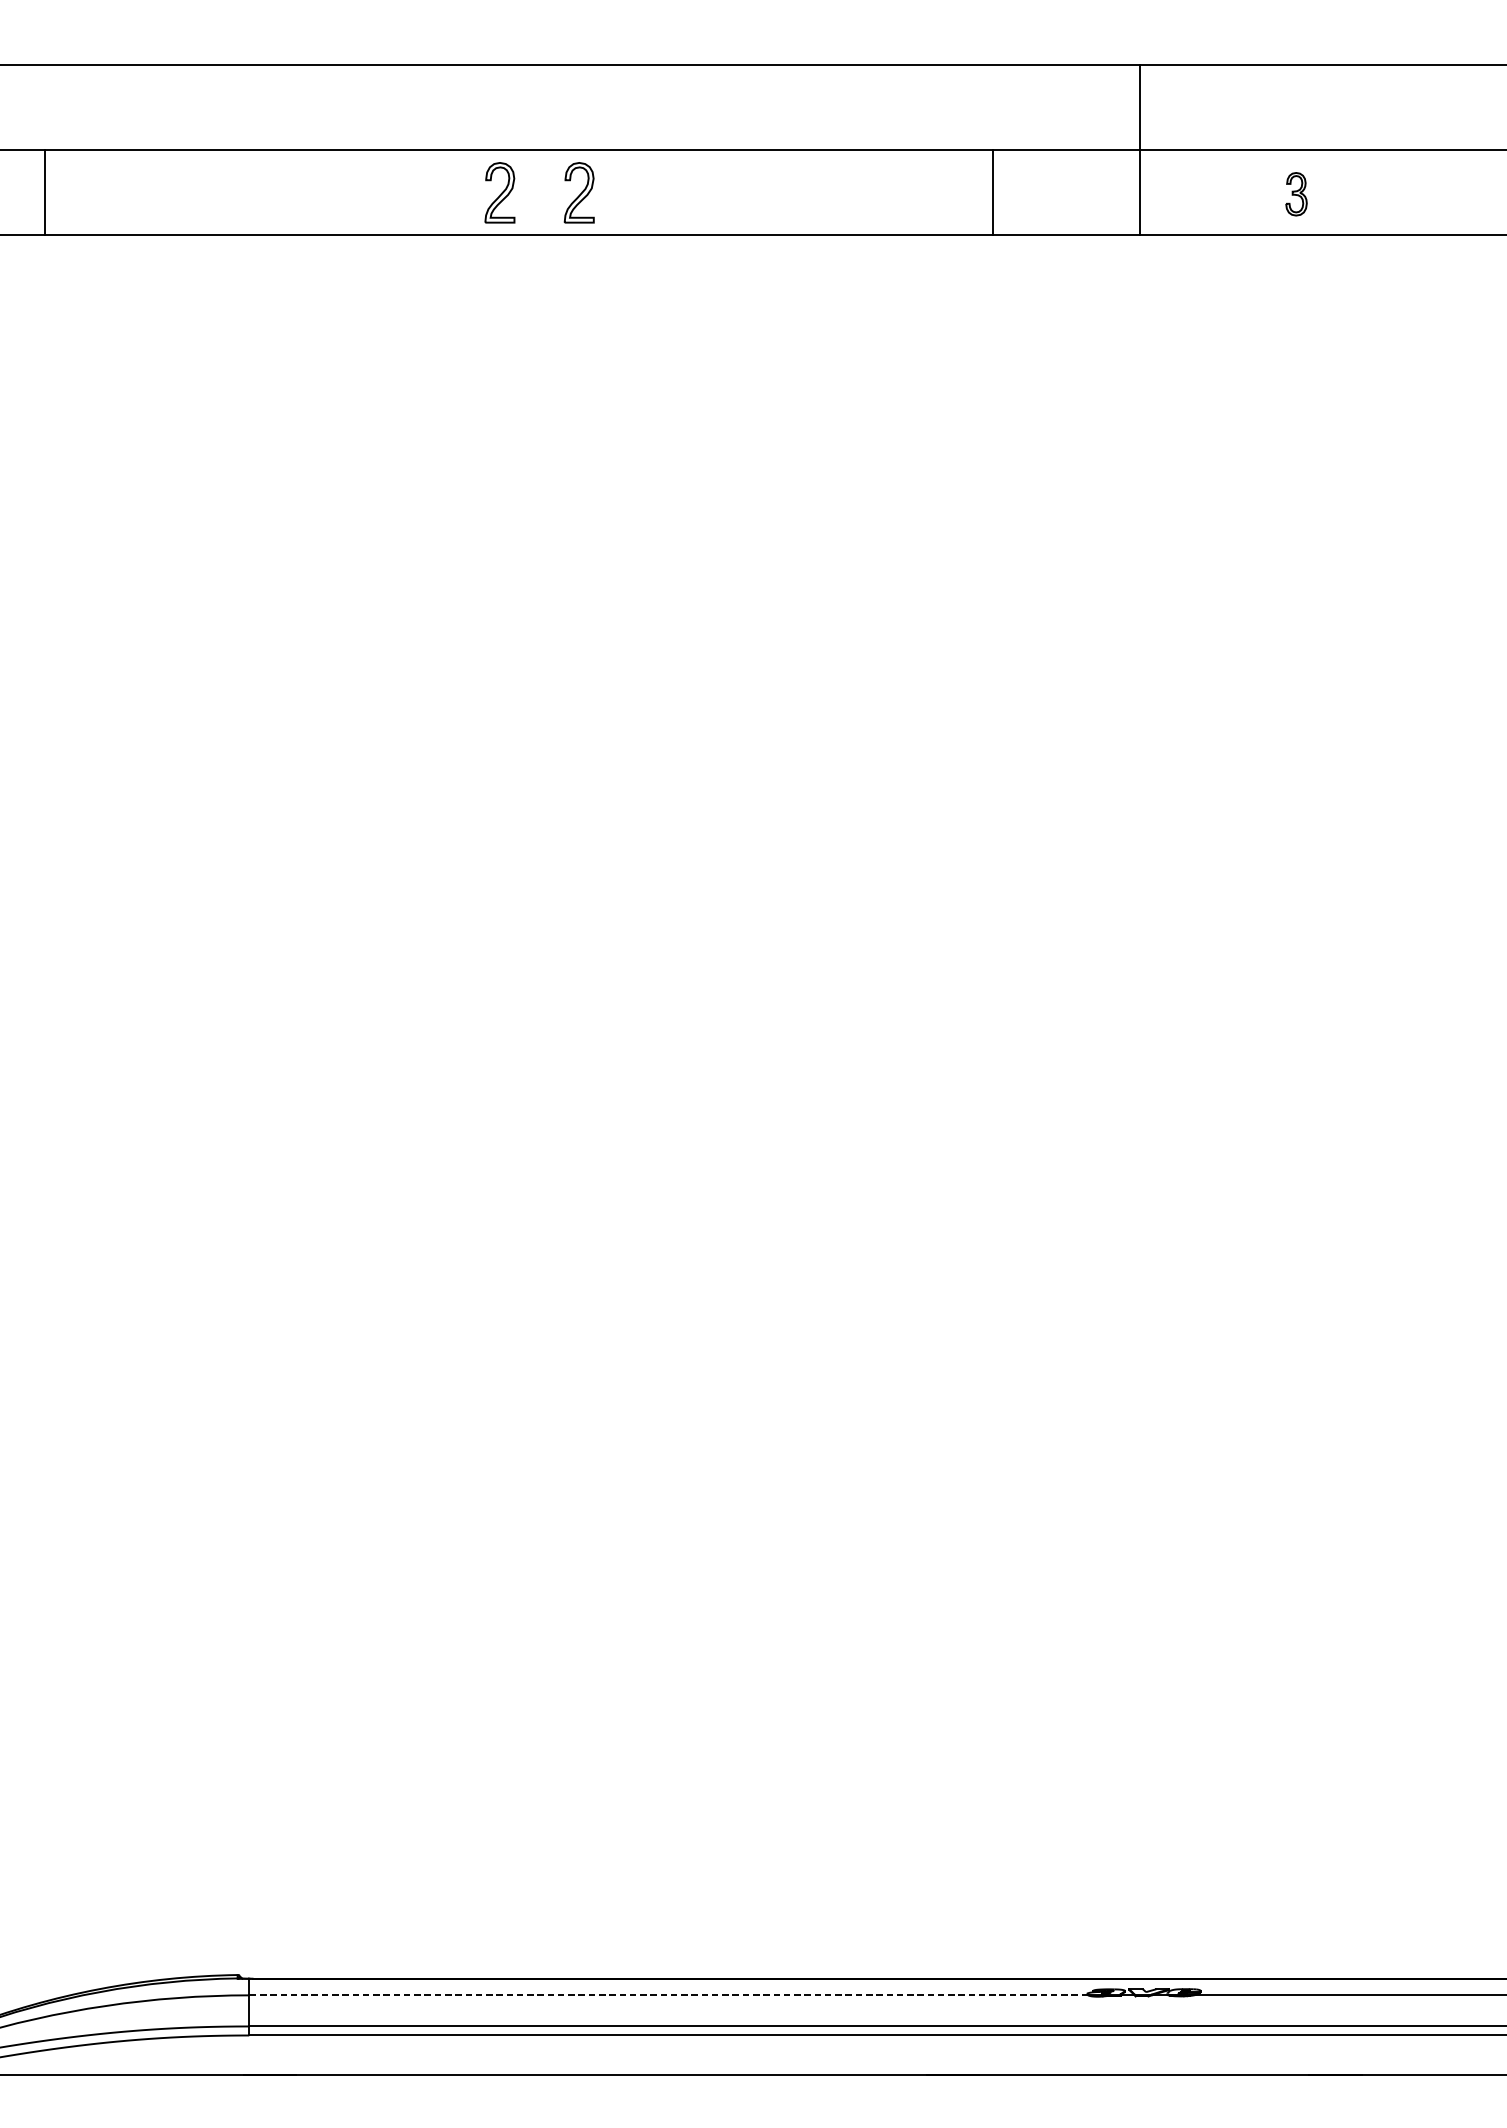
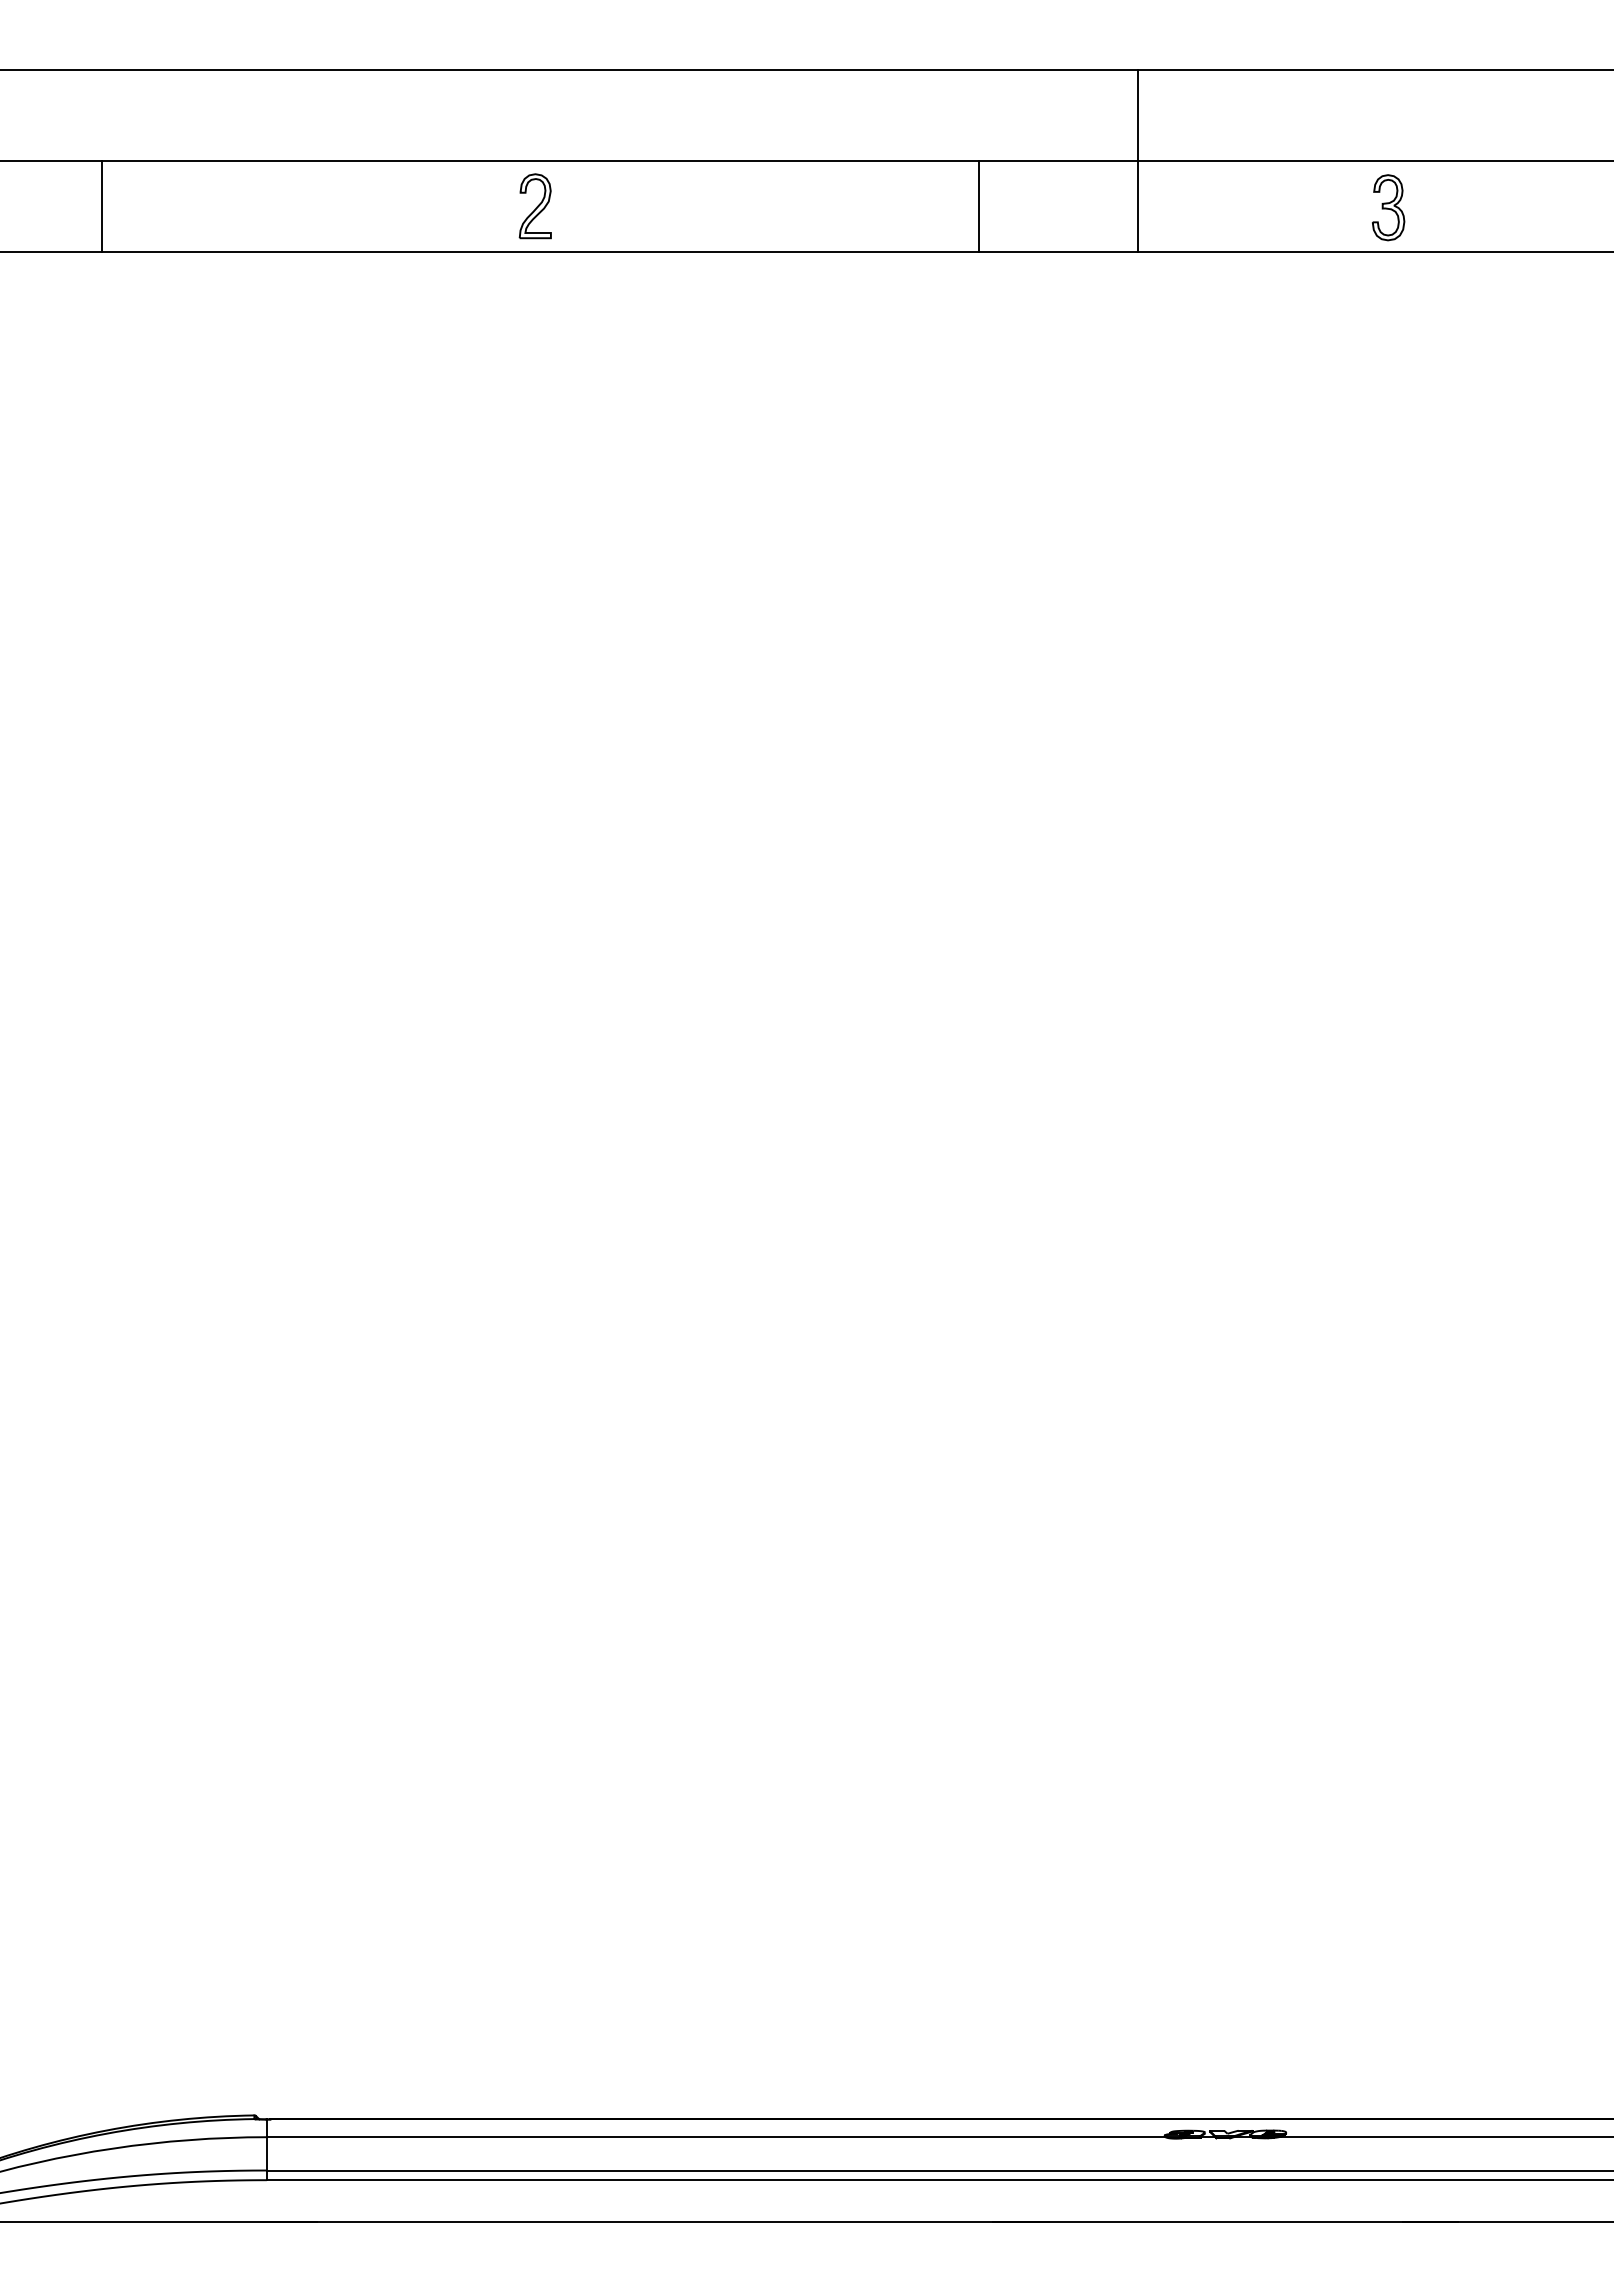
line: (1140, 150) -> (1138, 160), moved
line: (45, 192) -> (102, 205), moved
line: (993, 192) -> (979, 205), moved
part: (578, 193) -> (619, 206), removed
part: (1296, 193) -> (1388, 207), size x1.43
line: (668, 1995) -> (715, 2137), dashed -> solid

